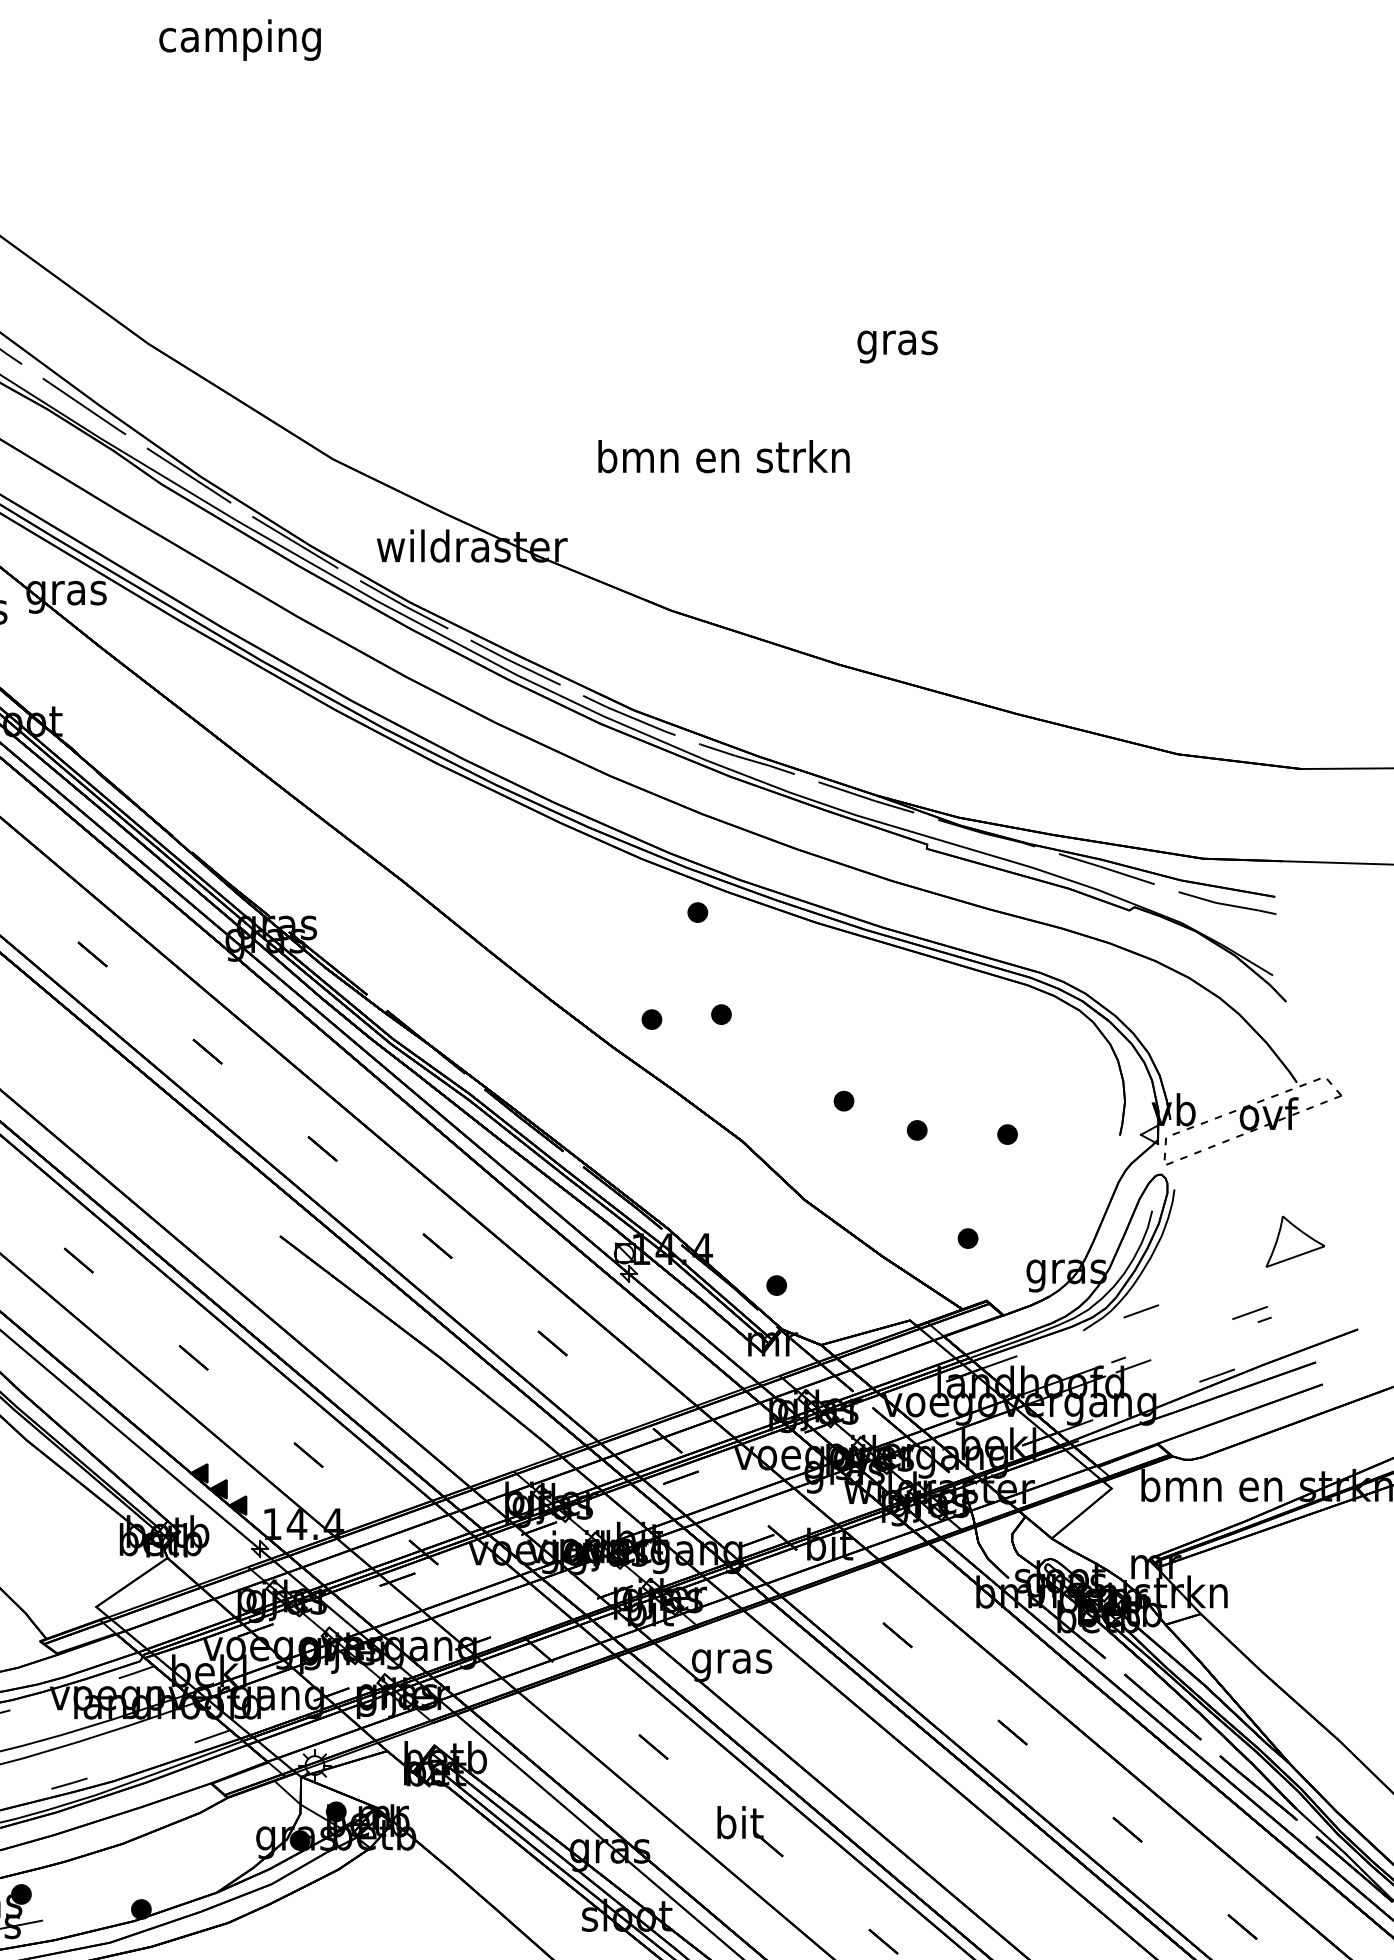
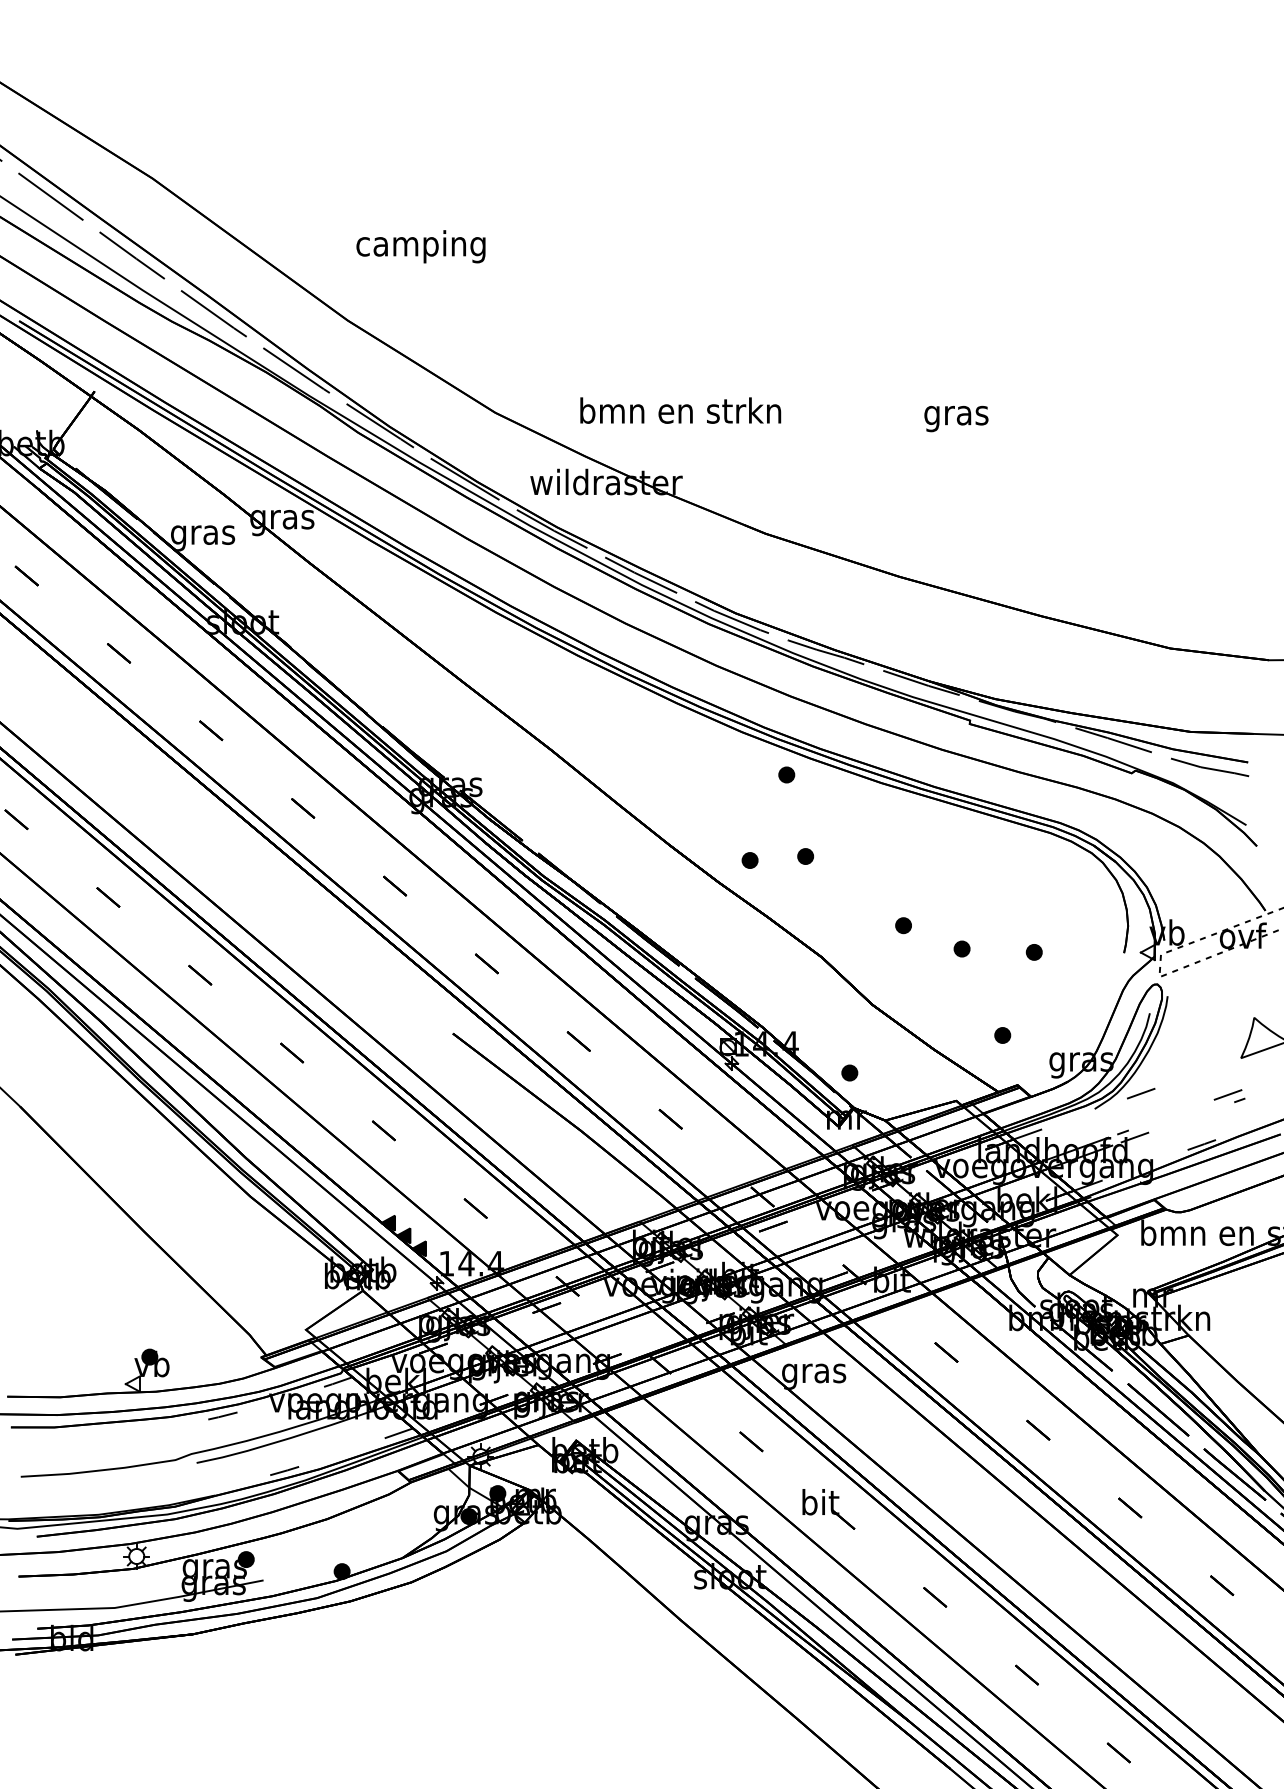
text: (239, 39) -> (420, 246), moved
text: (897, 346) -> (956, 418), moved
text: (723, 456) -> (680, 410), moved

